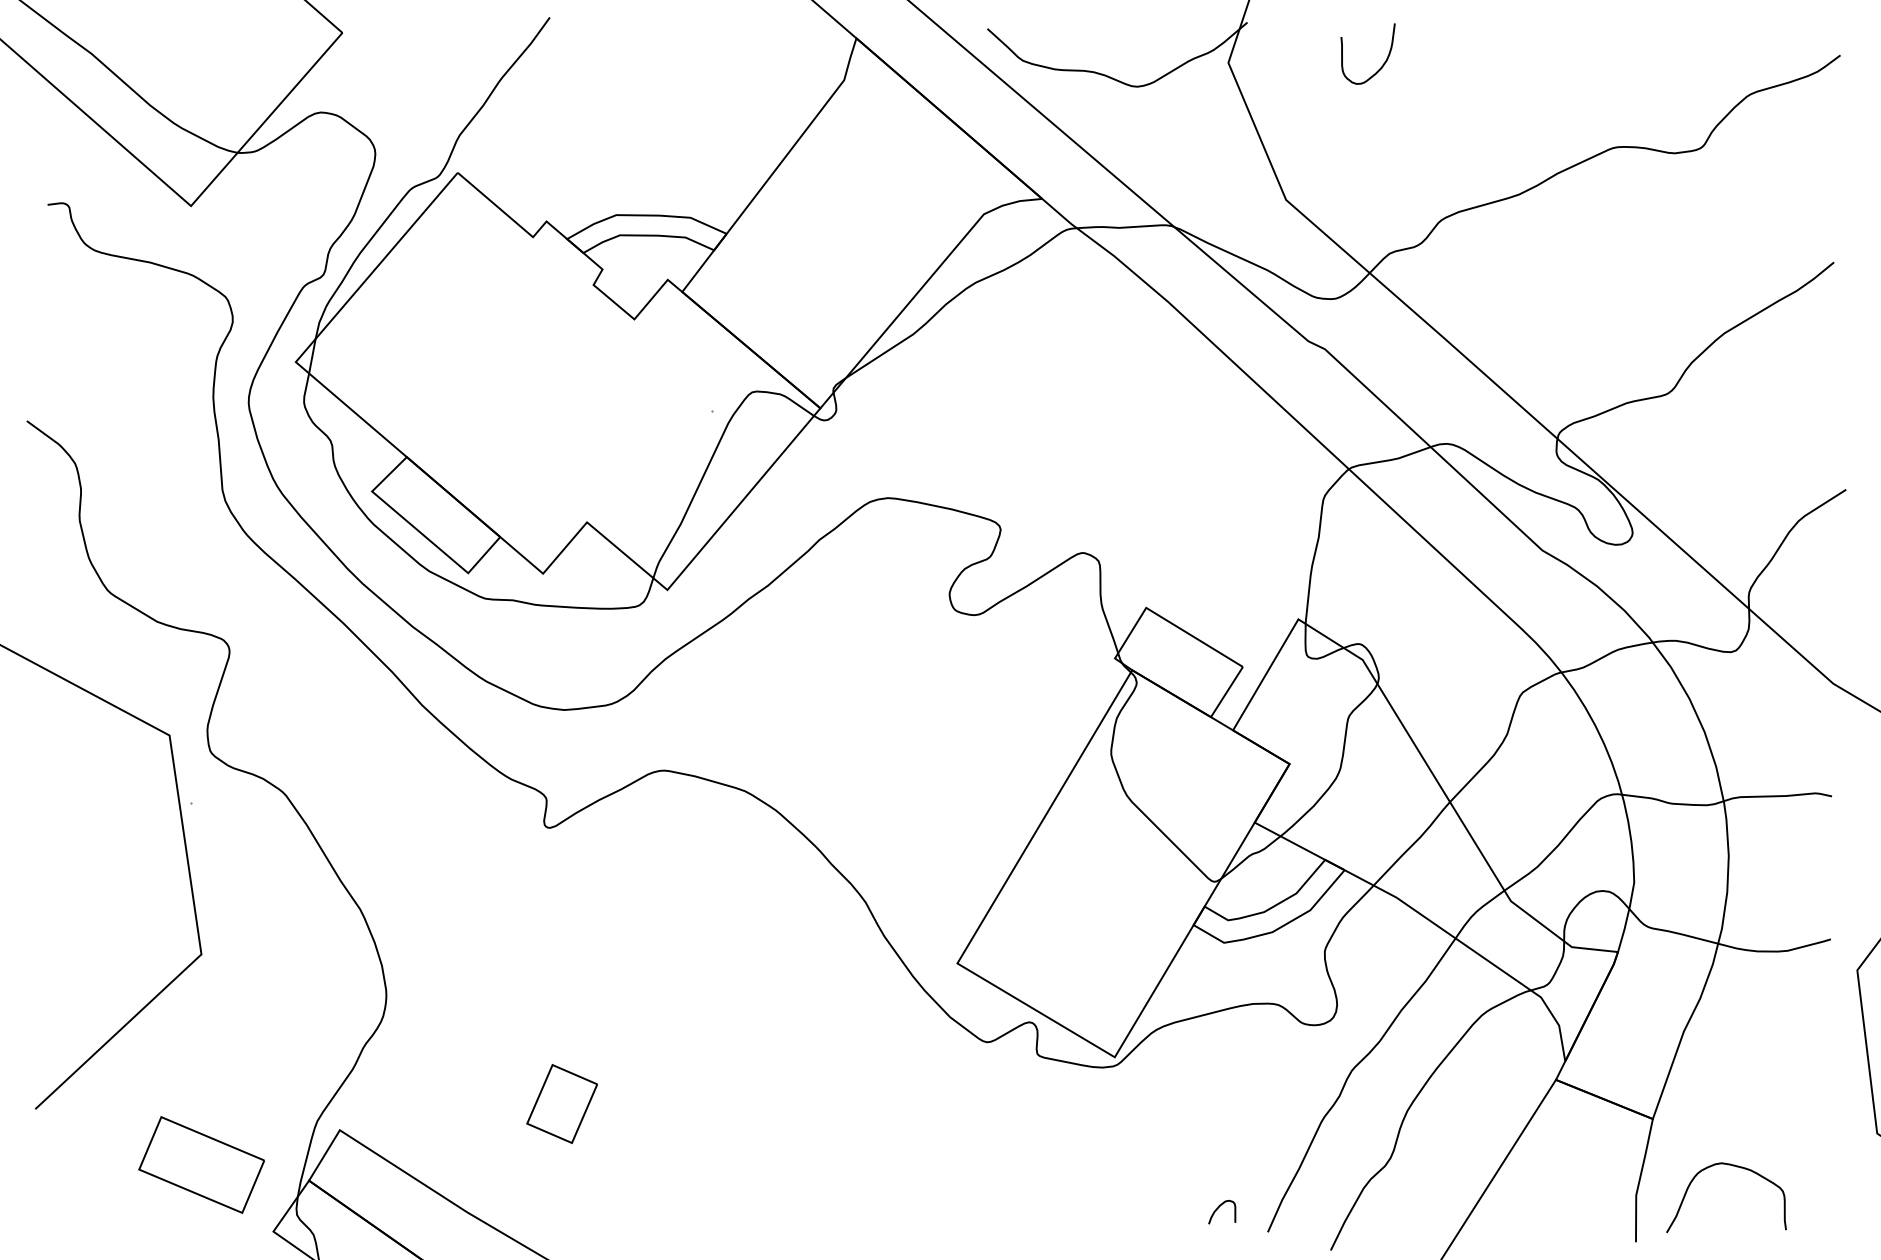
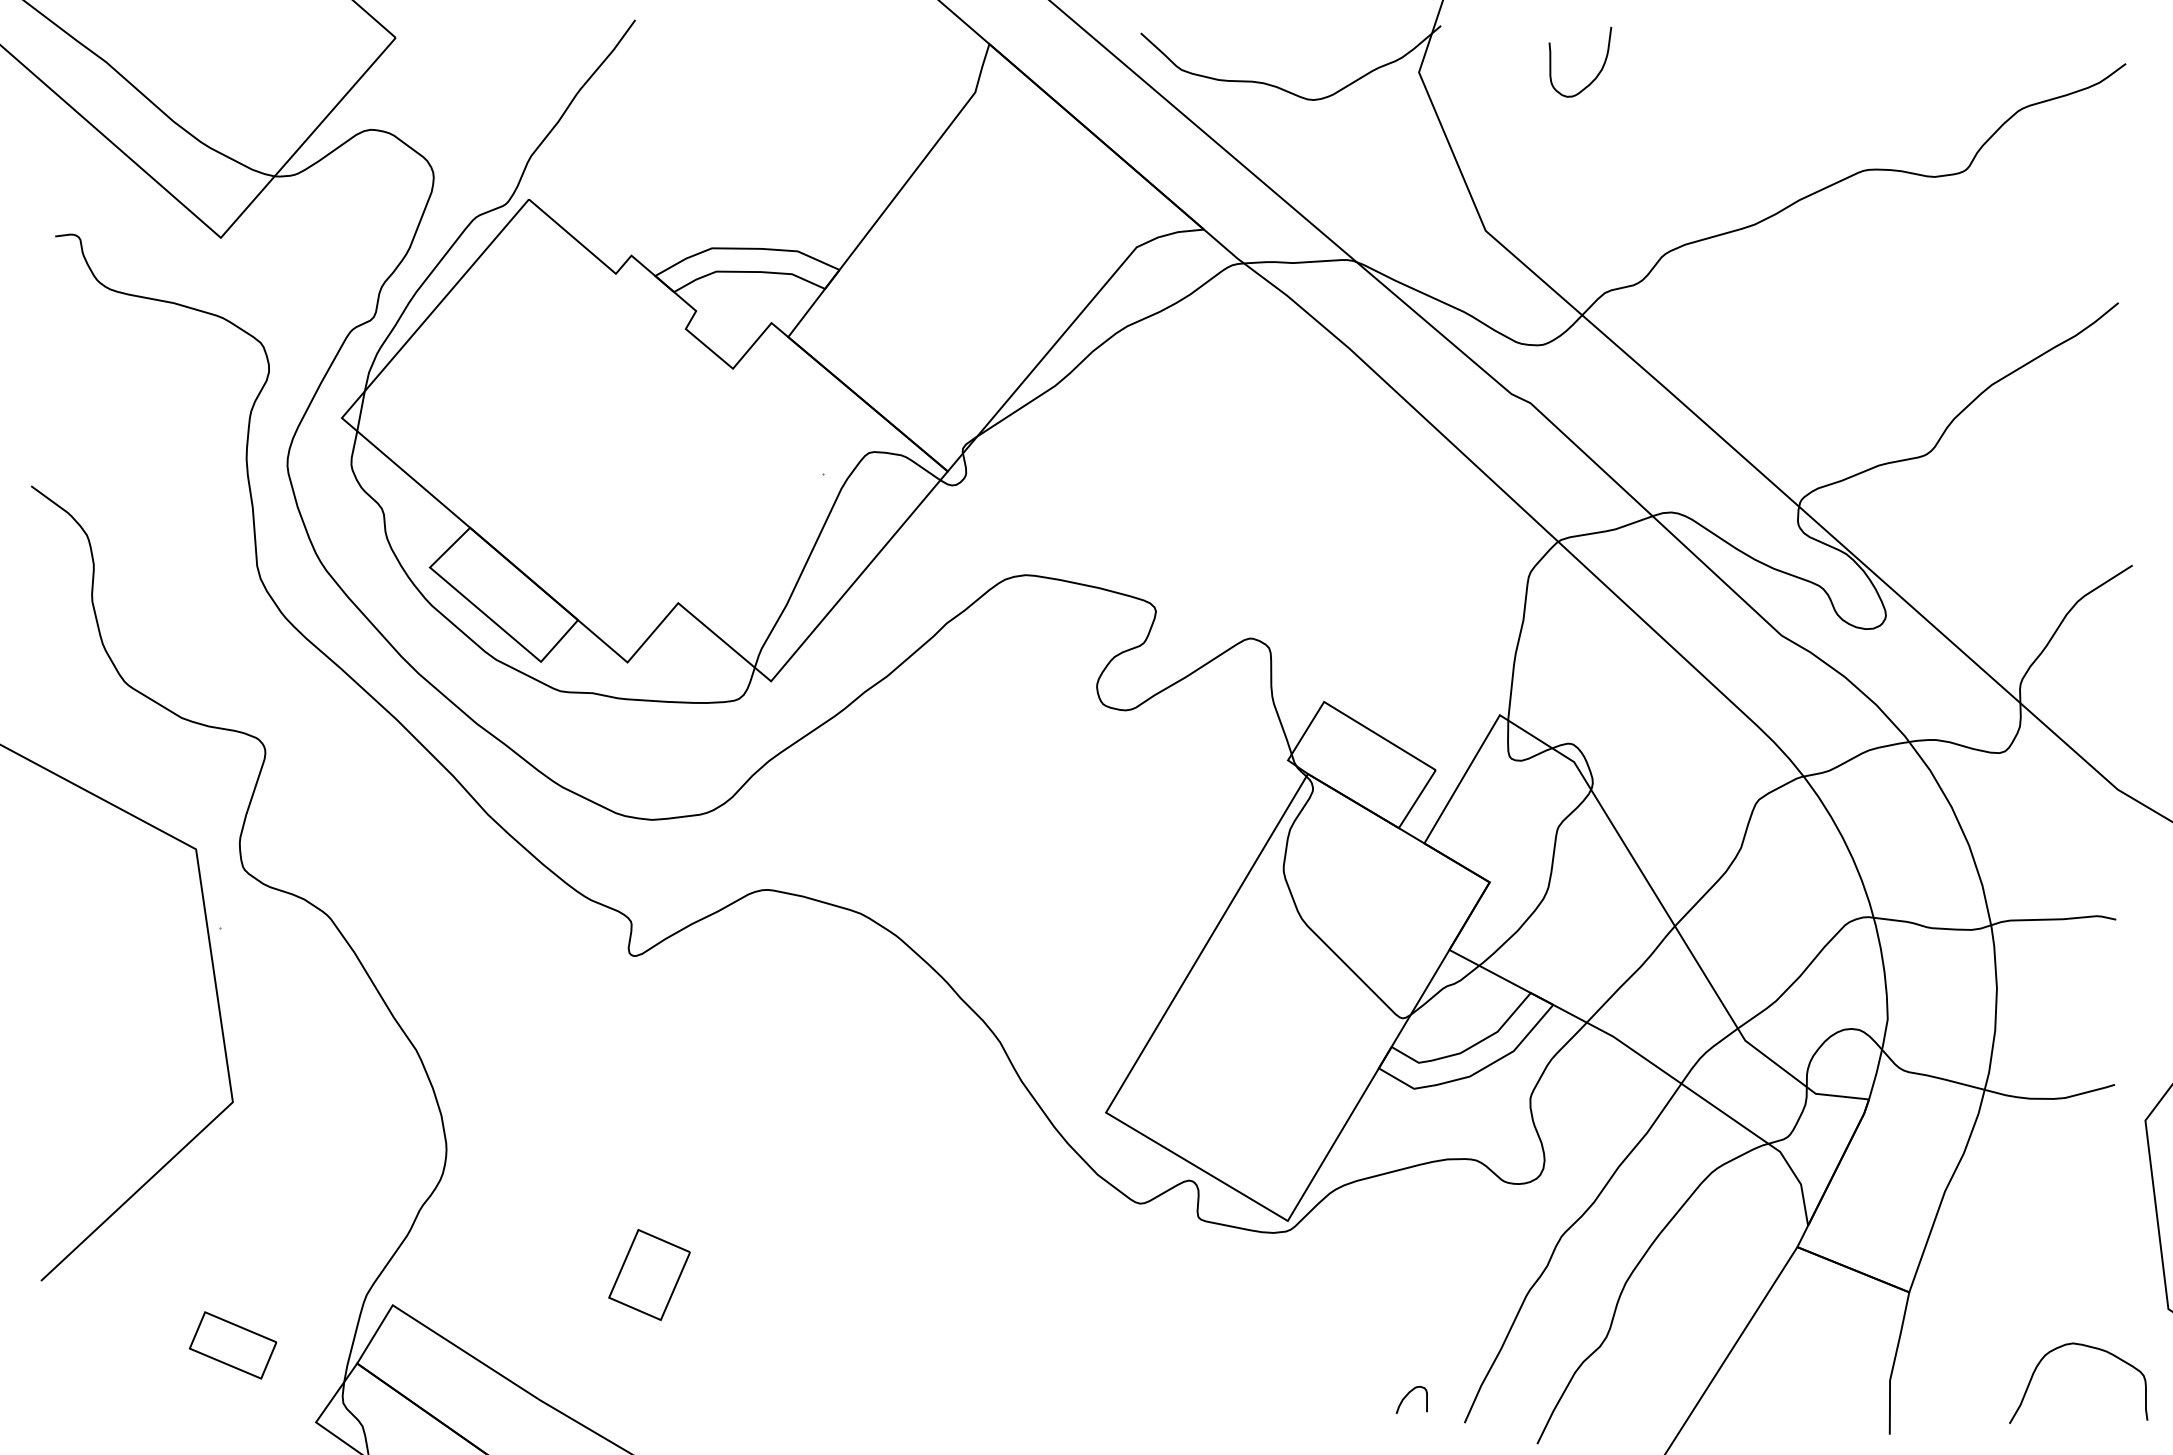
part: (201, 1164) -> (232, 1344), size x0.6
curve: (1732, 1166) -> (2085, 1347), moved

